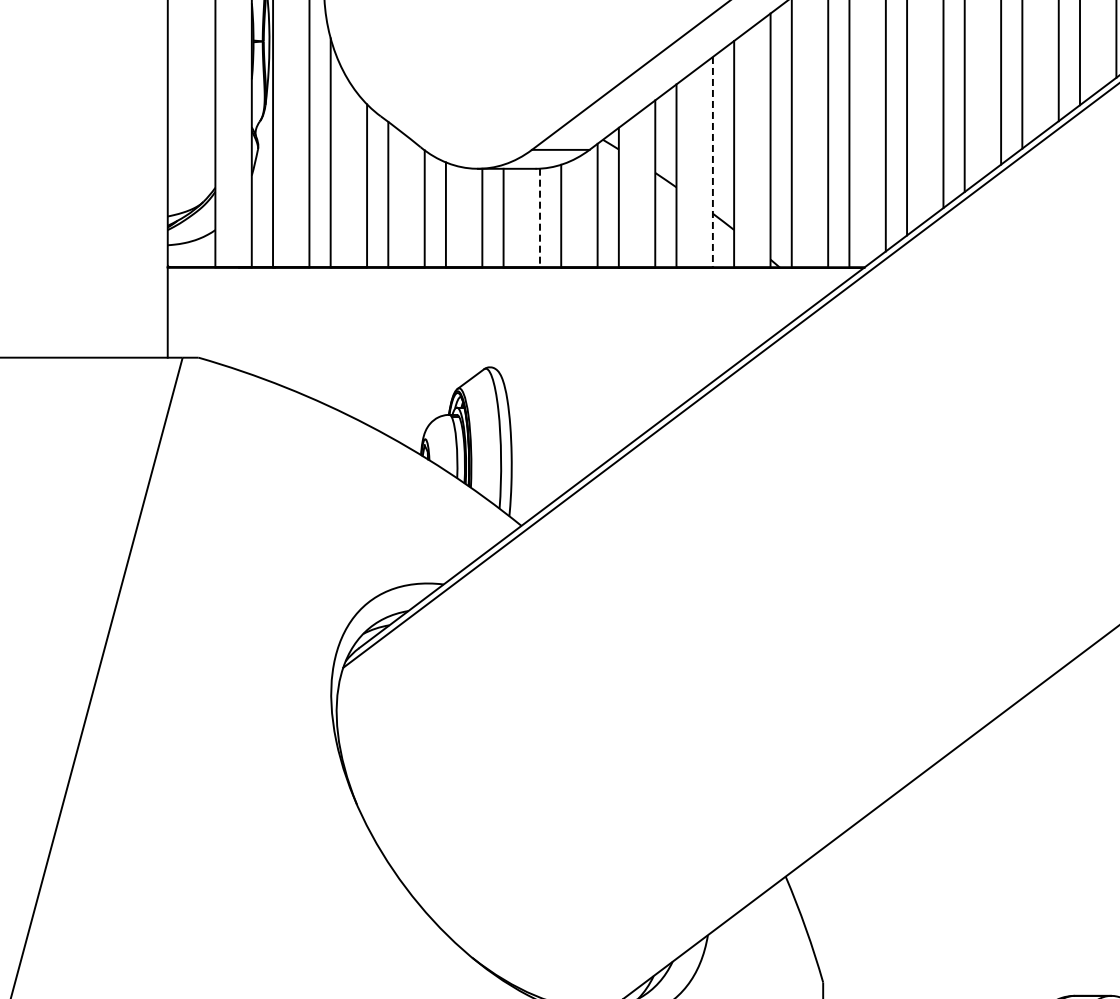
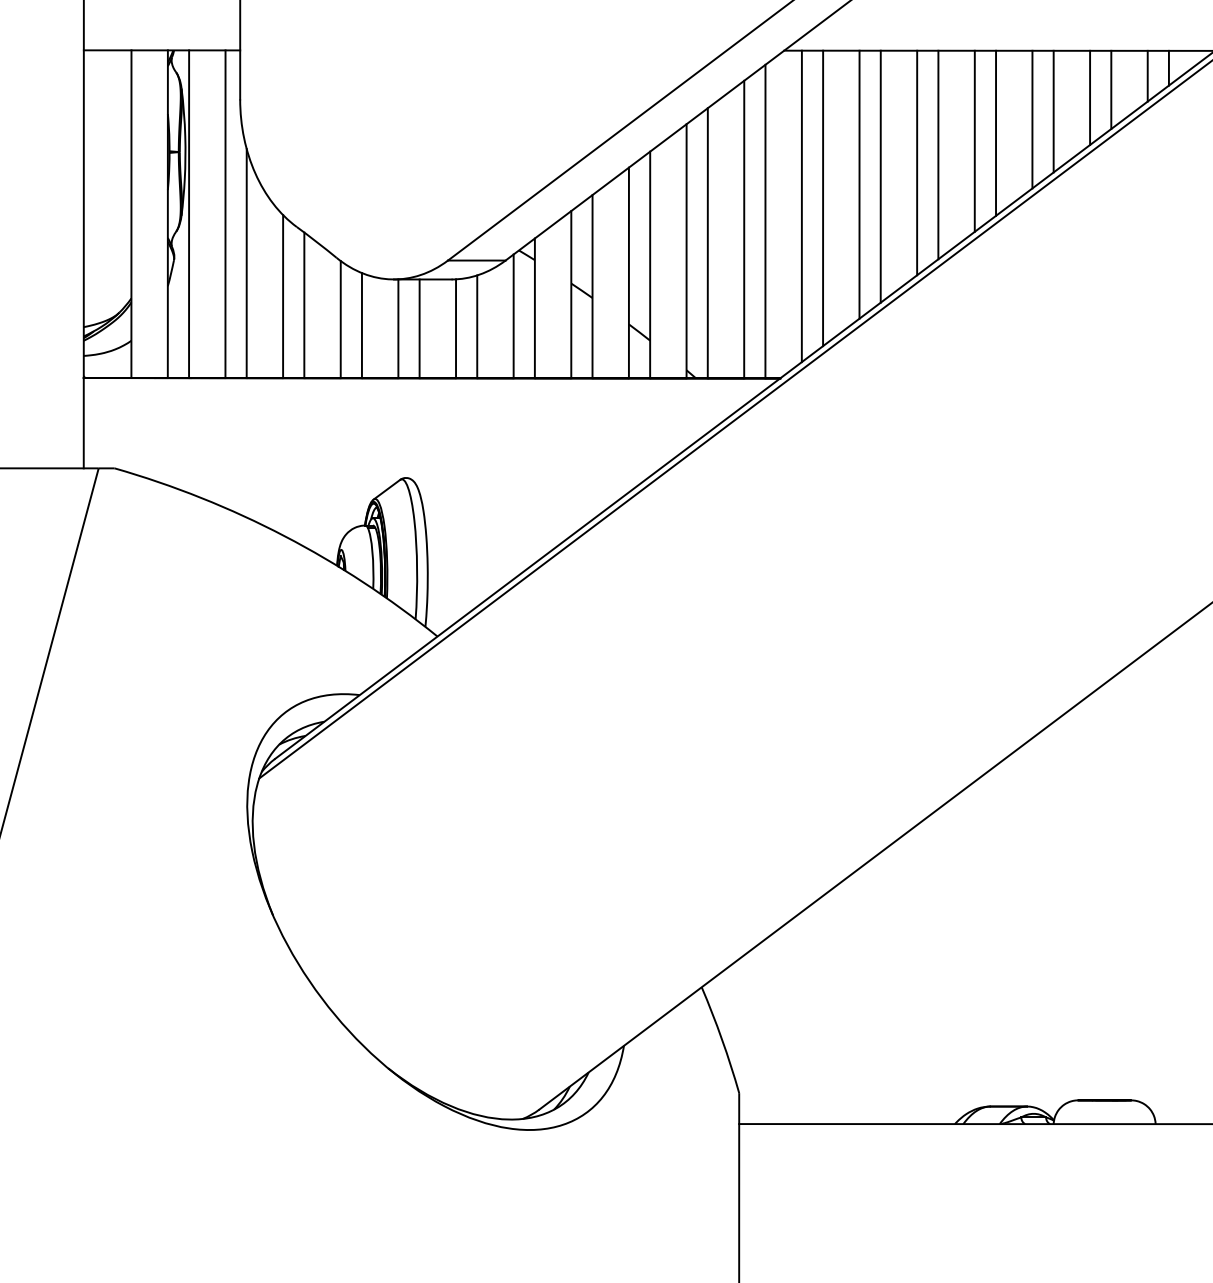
line: (712, 162) -> (628, 273), dashed -> solid
line: (540, 218) -> (456, 329), dashed -> solid

